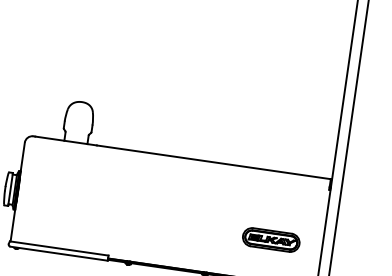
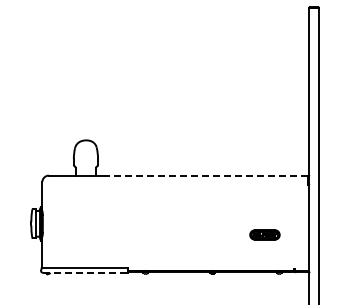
line: (212, 162) -> (205, 175), solid -> dashed
part: (270, 239) -> (264, 234), size x0.6
line: (59, 253) -> (85, 272), solid -> dashed

